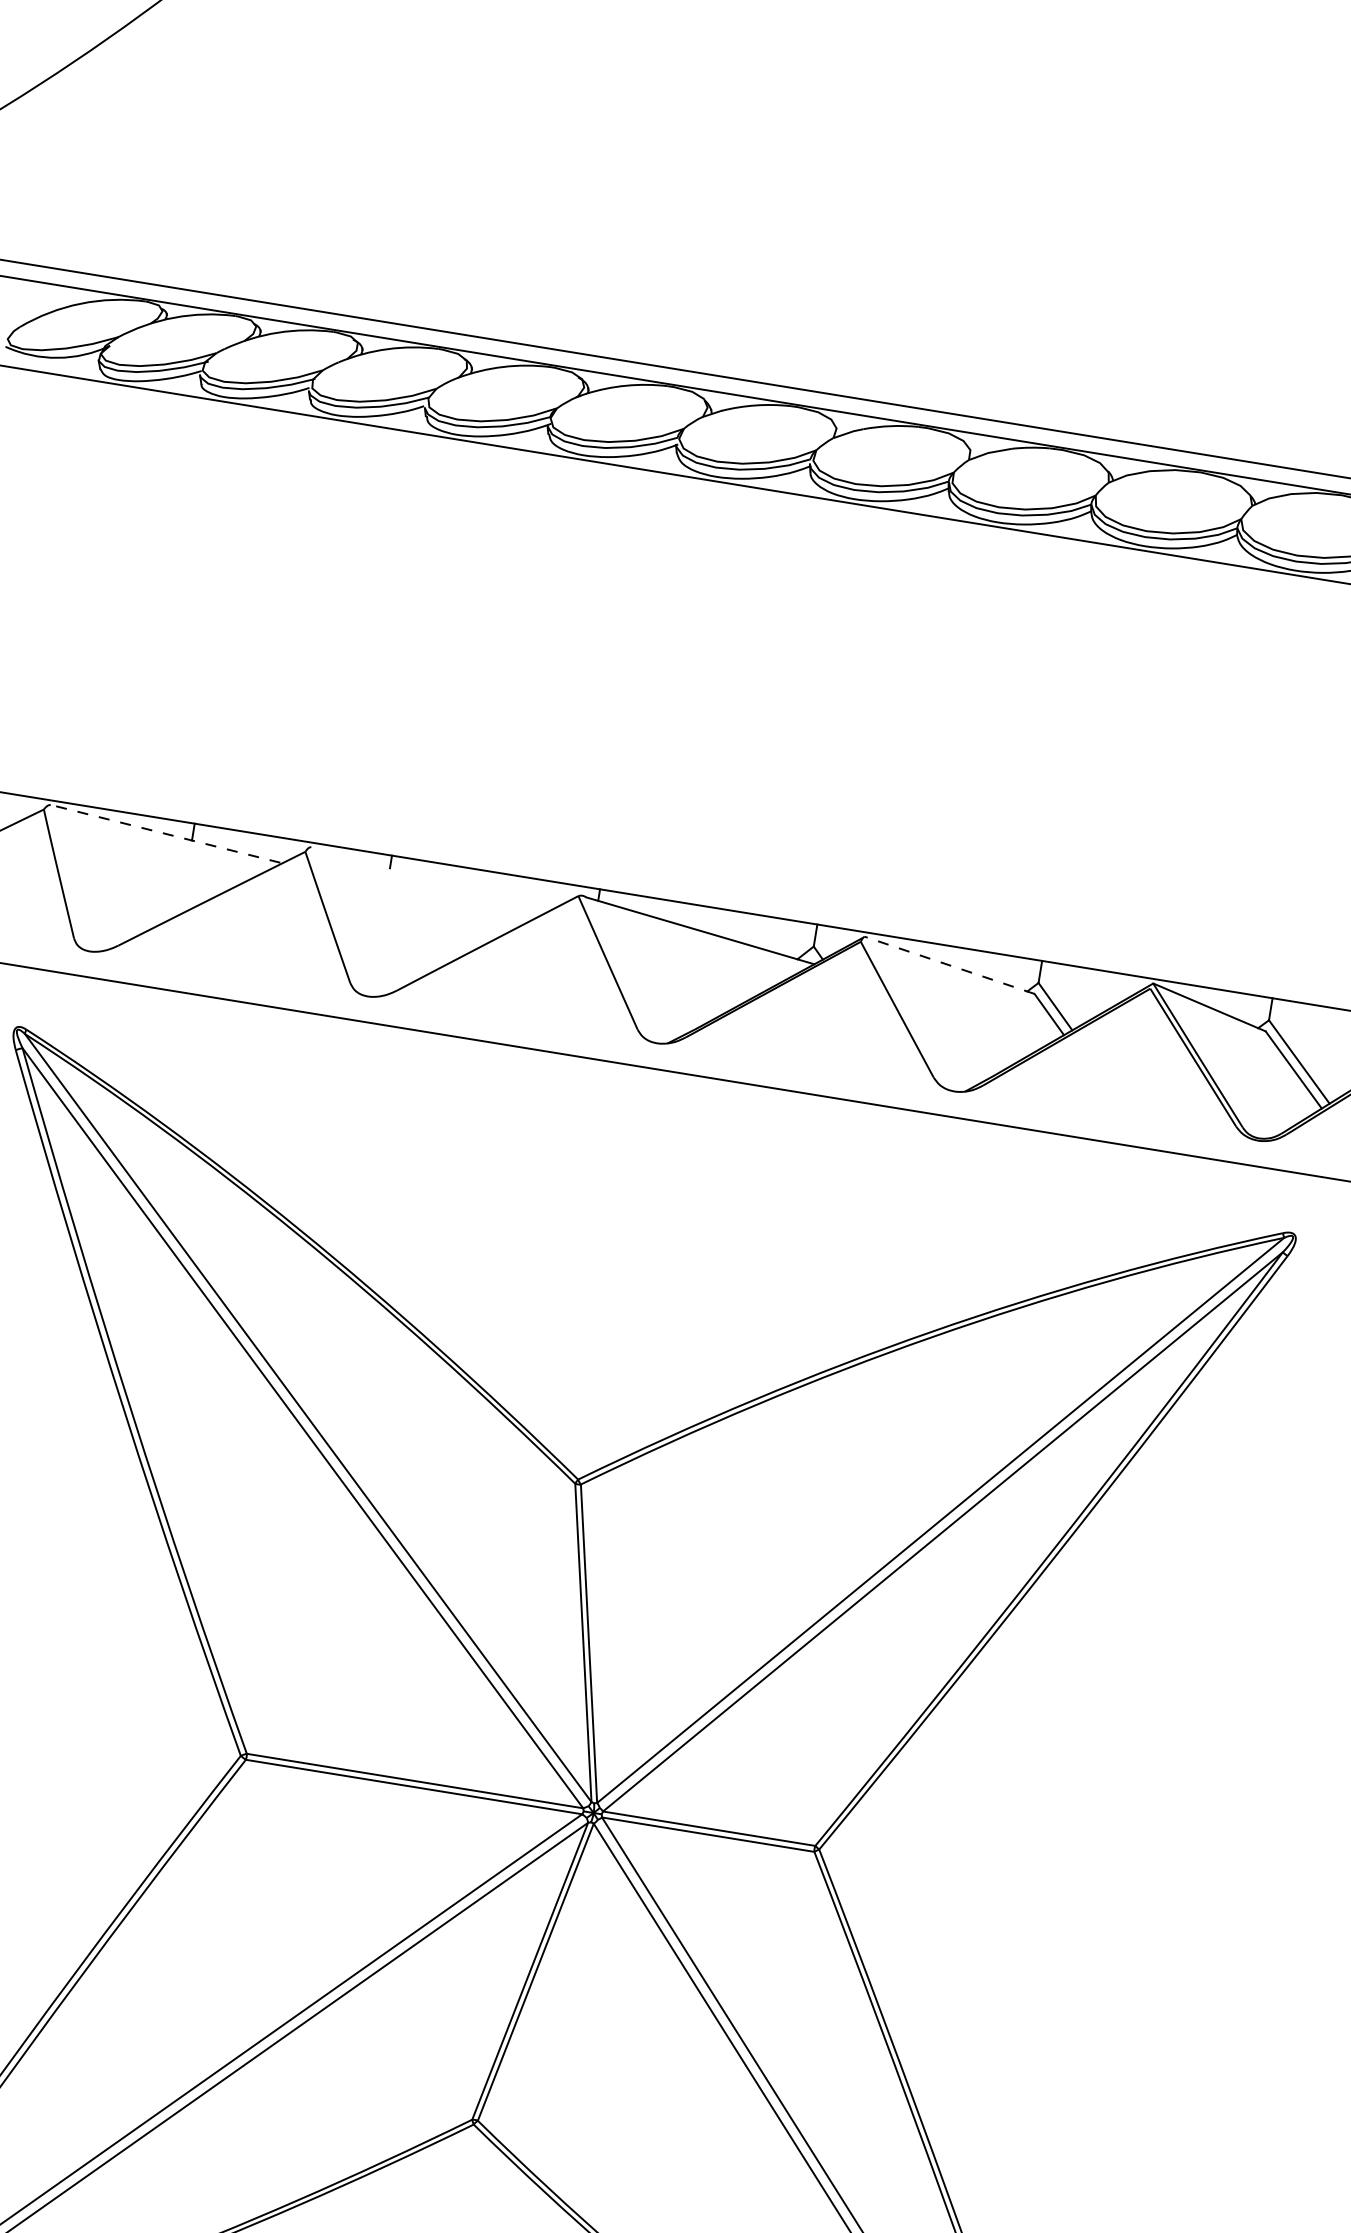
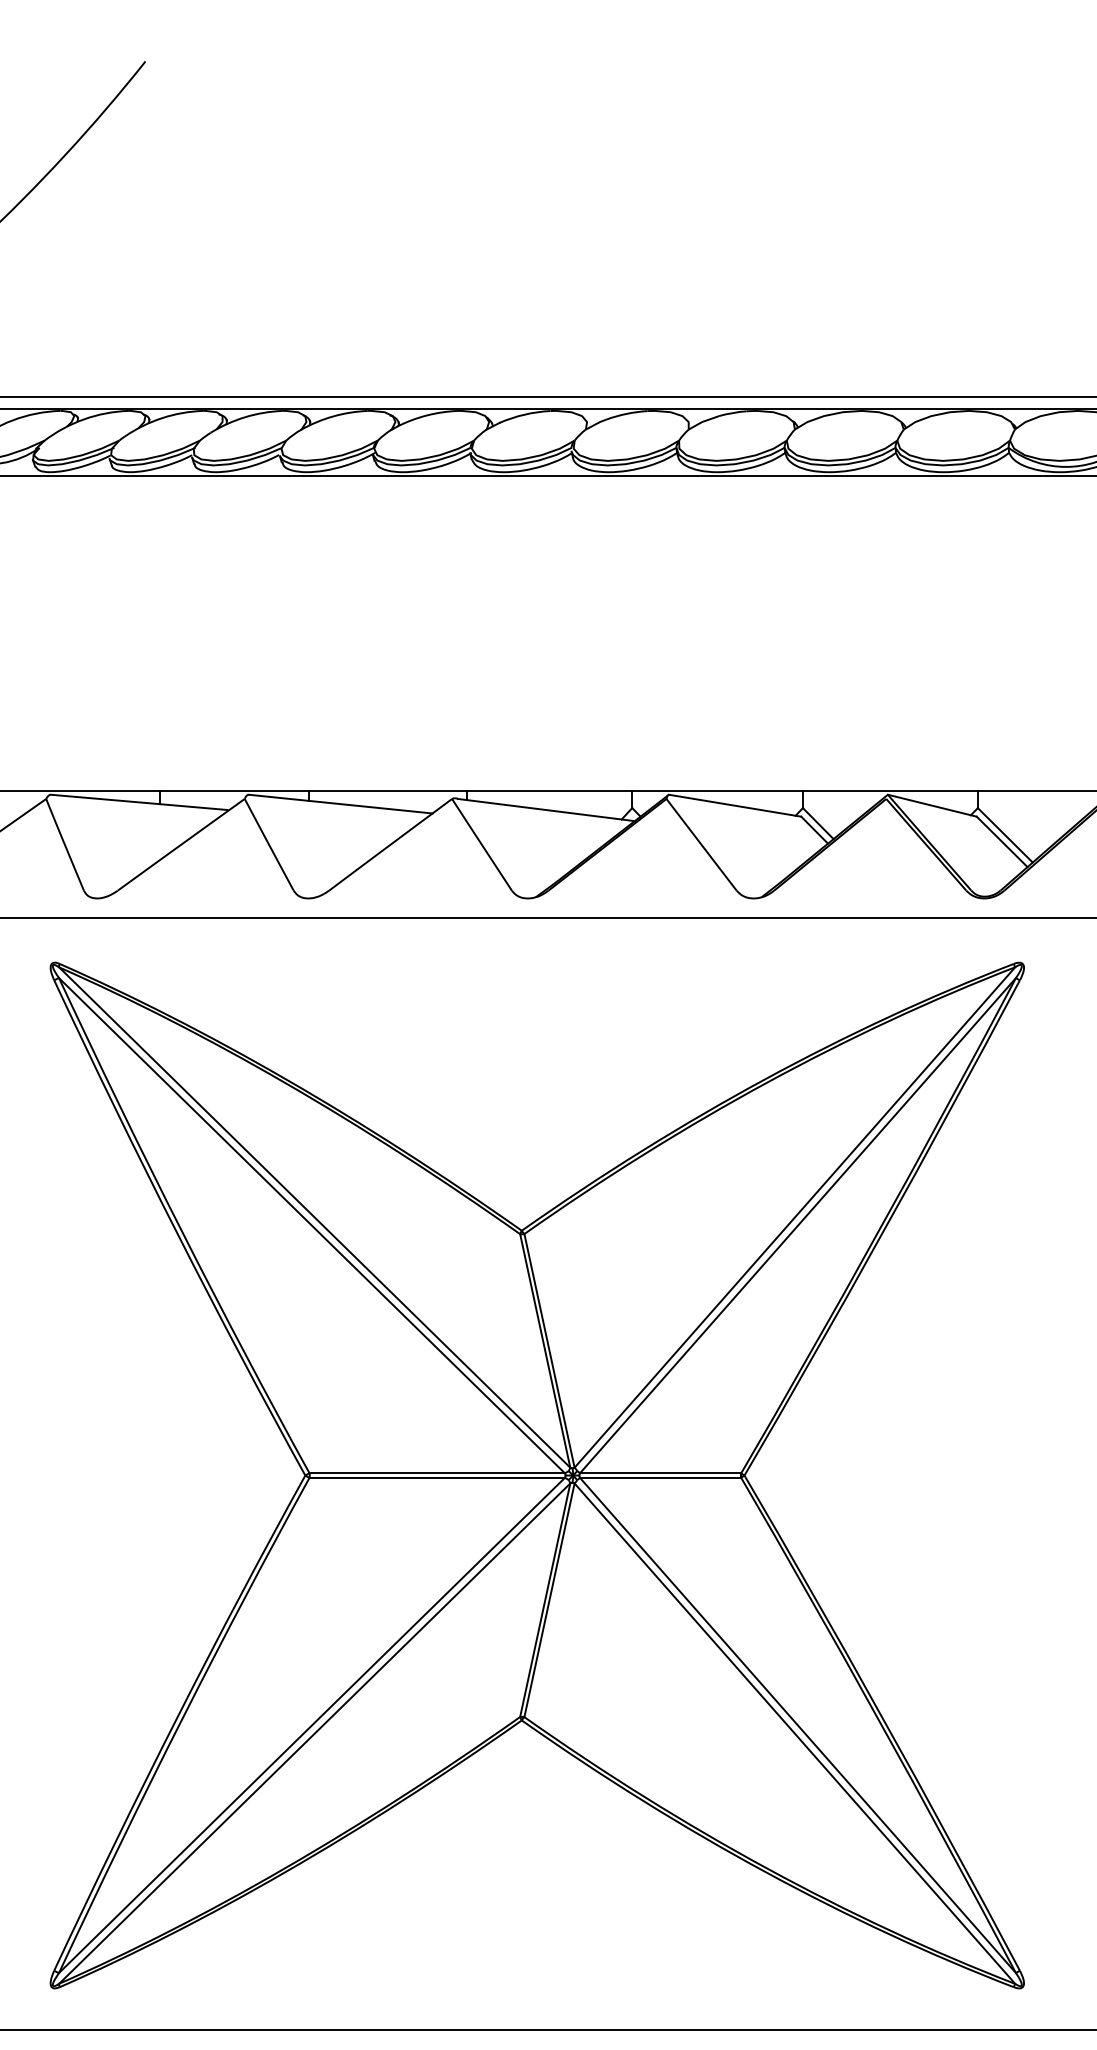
line: (165, 834) -> (139, 802), dashed -> solid
line: (430, 878) -> (340, 803), added
line: (948, 964) -> (734, 805), dashed -> solid

